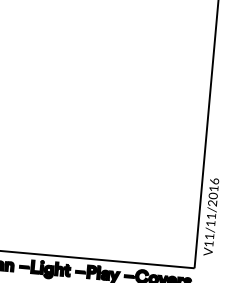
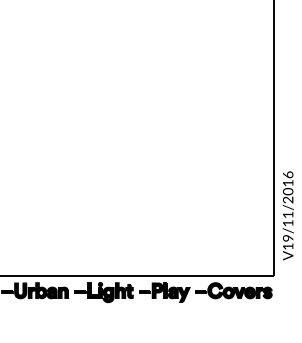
text: (209, 236) -> (288, 238), V11/11/2016 -> V19/11/2016

